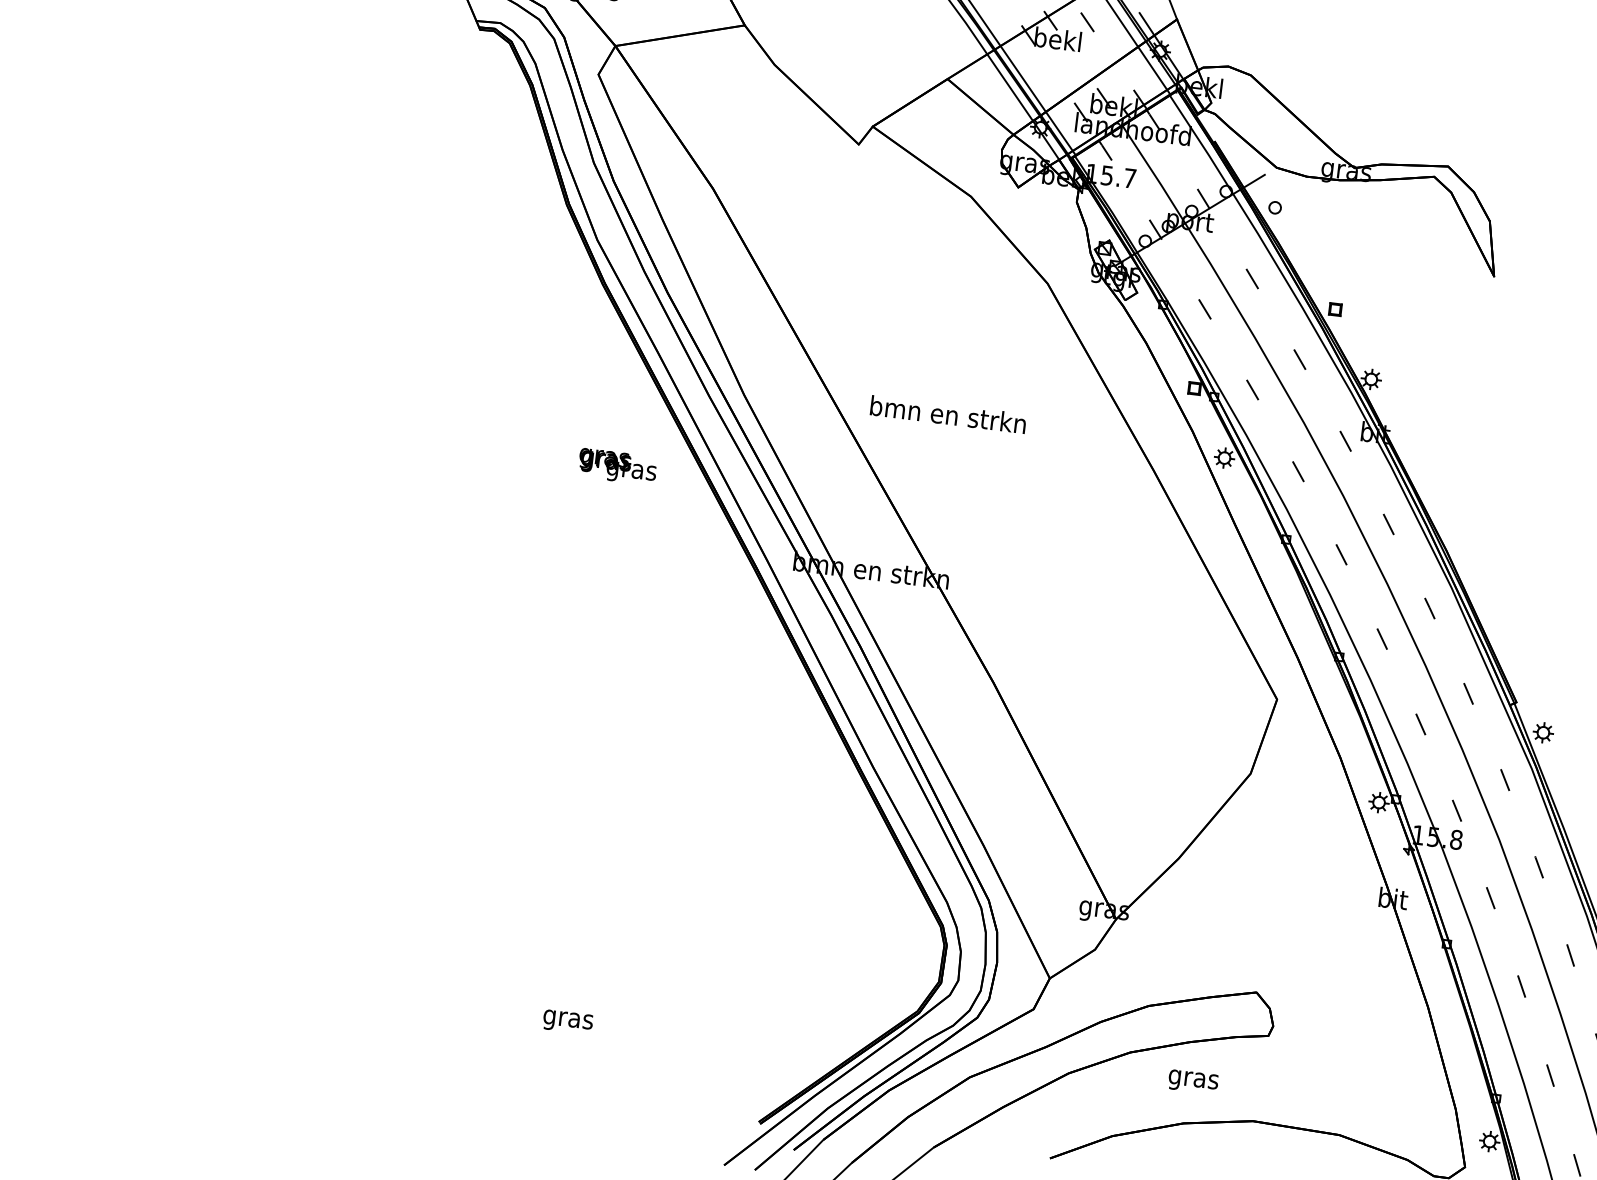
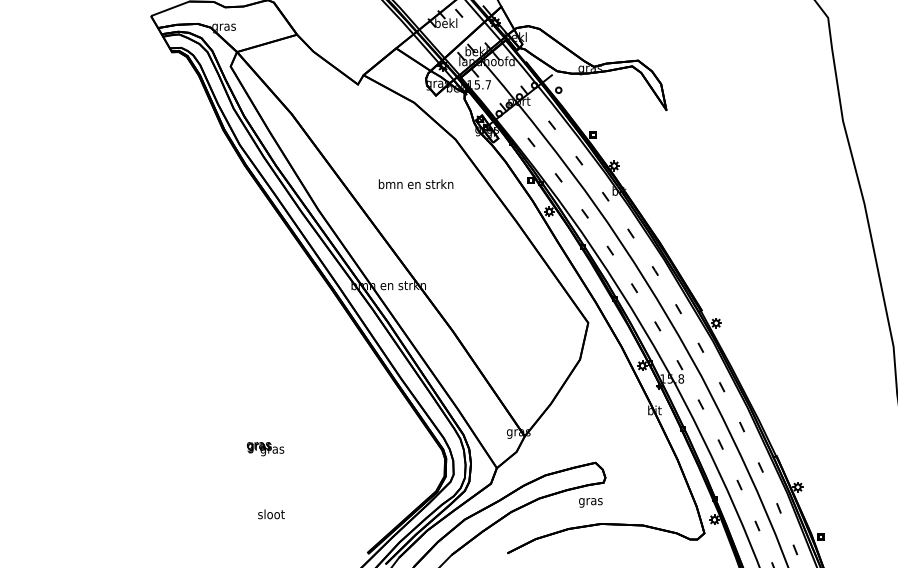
text: (947, 415) -> (415, 184), moved
text: (617, 467) -> (265, 449), moved
text: (568, 1019) -> (271, 515), gras -> sloot
text: (1192, 1081) -> (590, 502), moved

